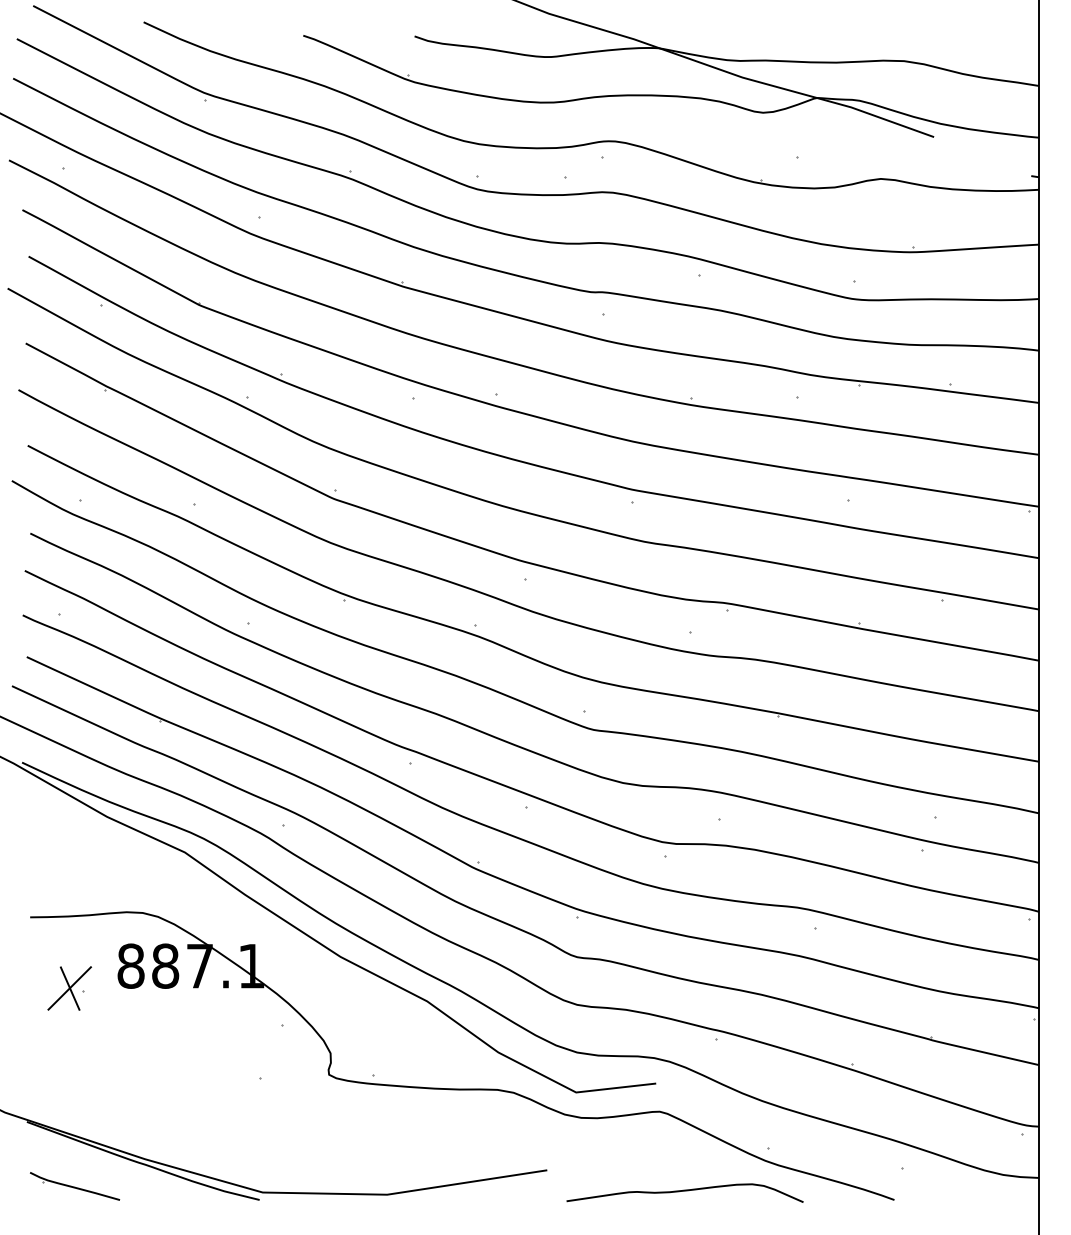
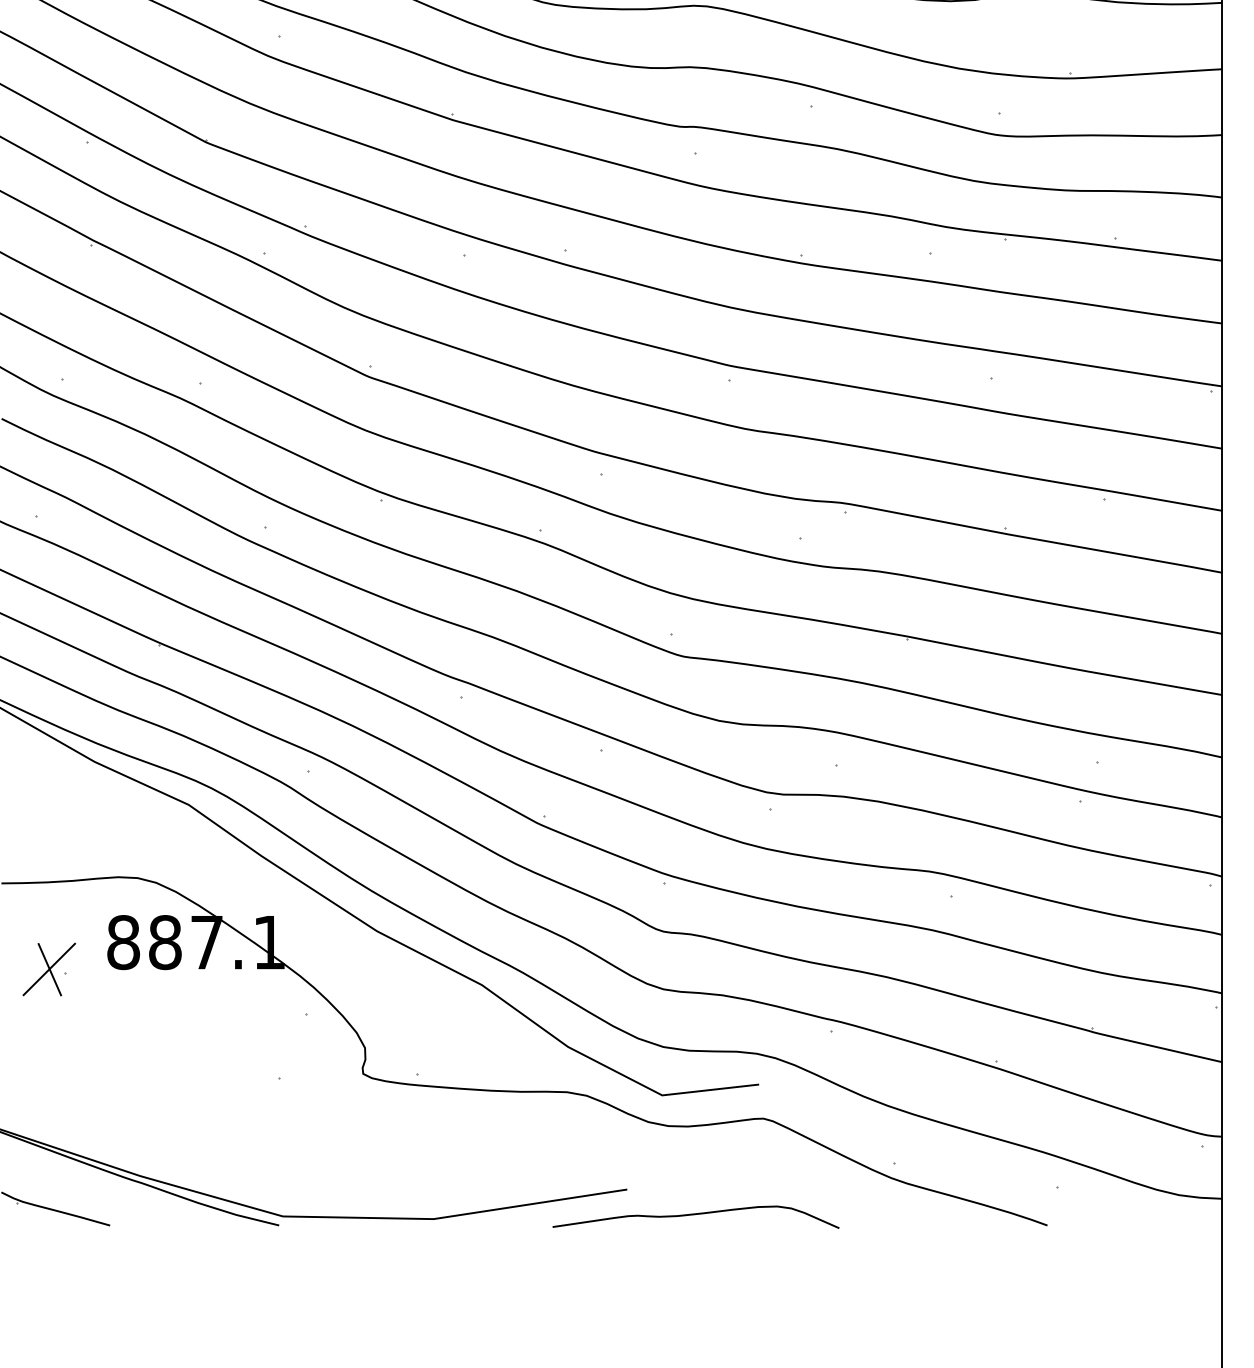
curve: (684, 1191) -> (695, 1215), moved

